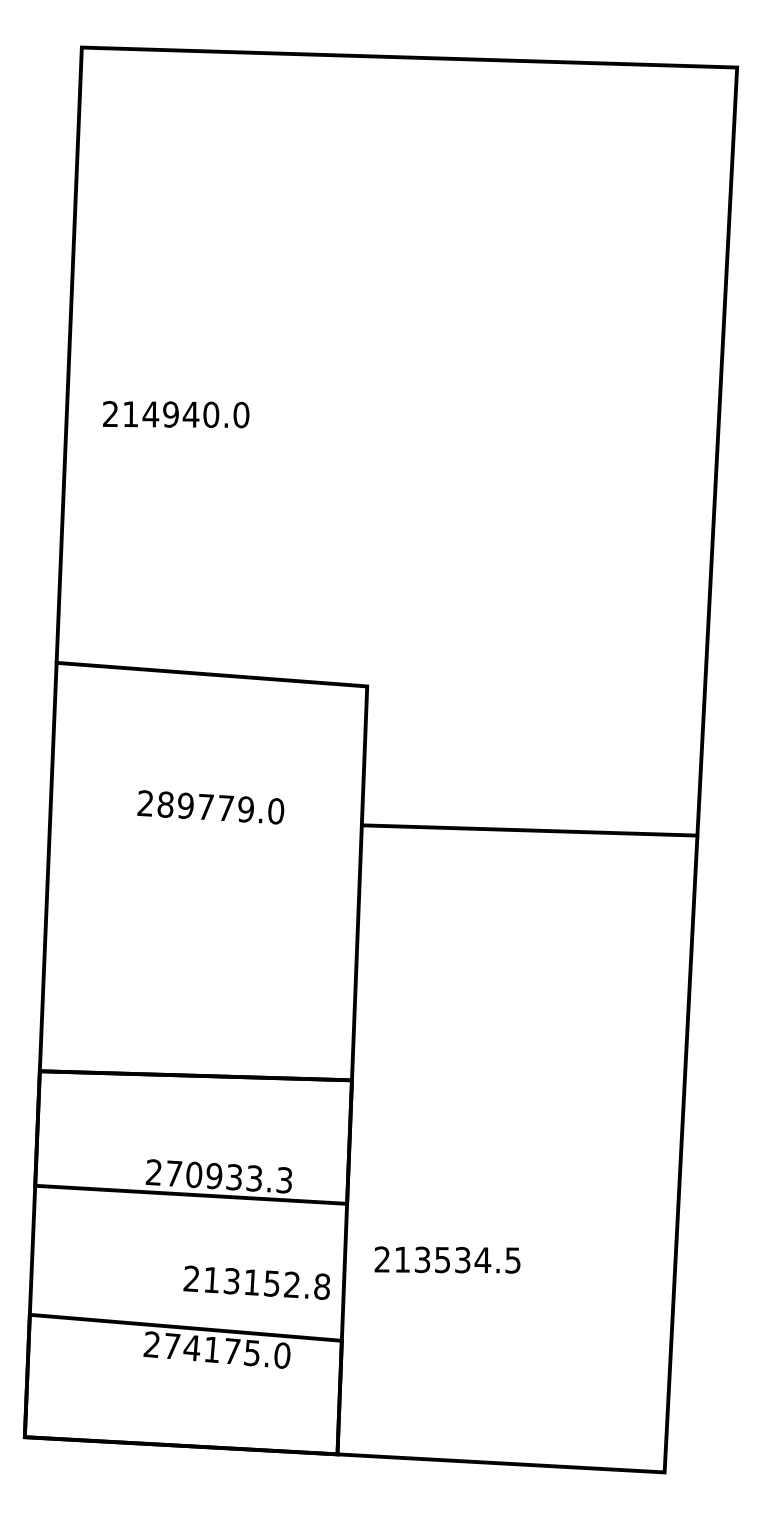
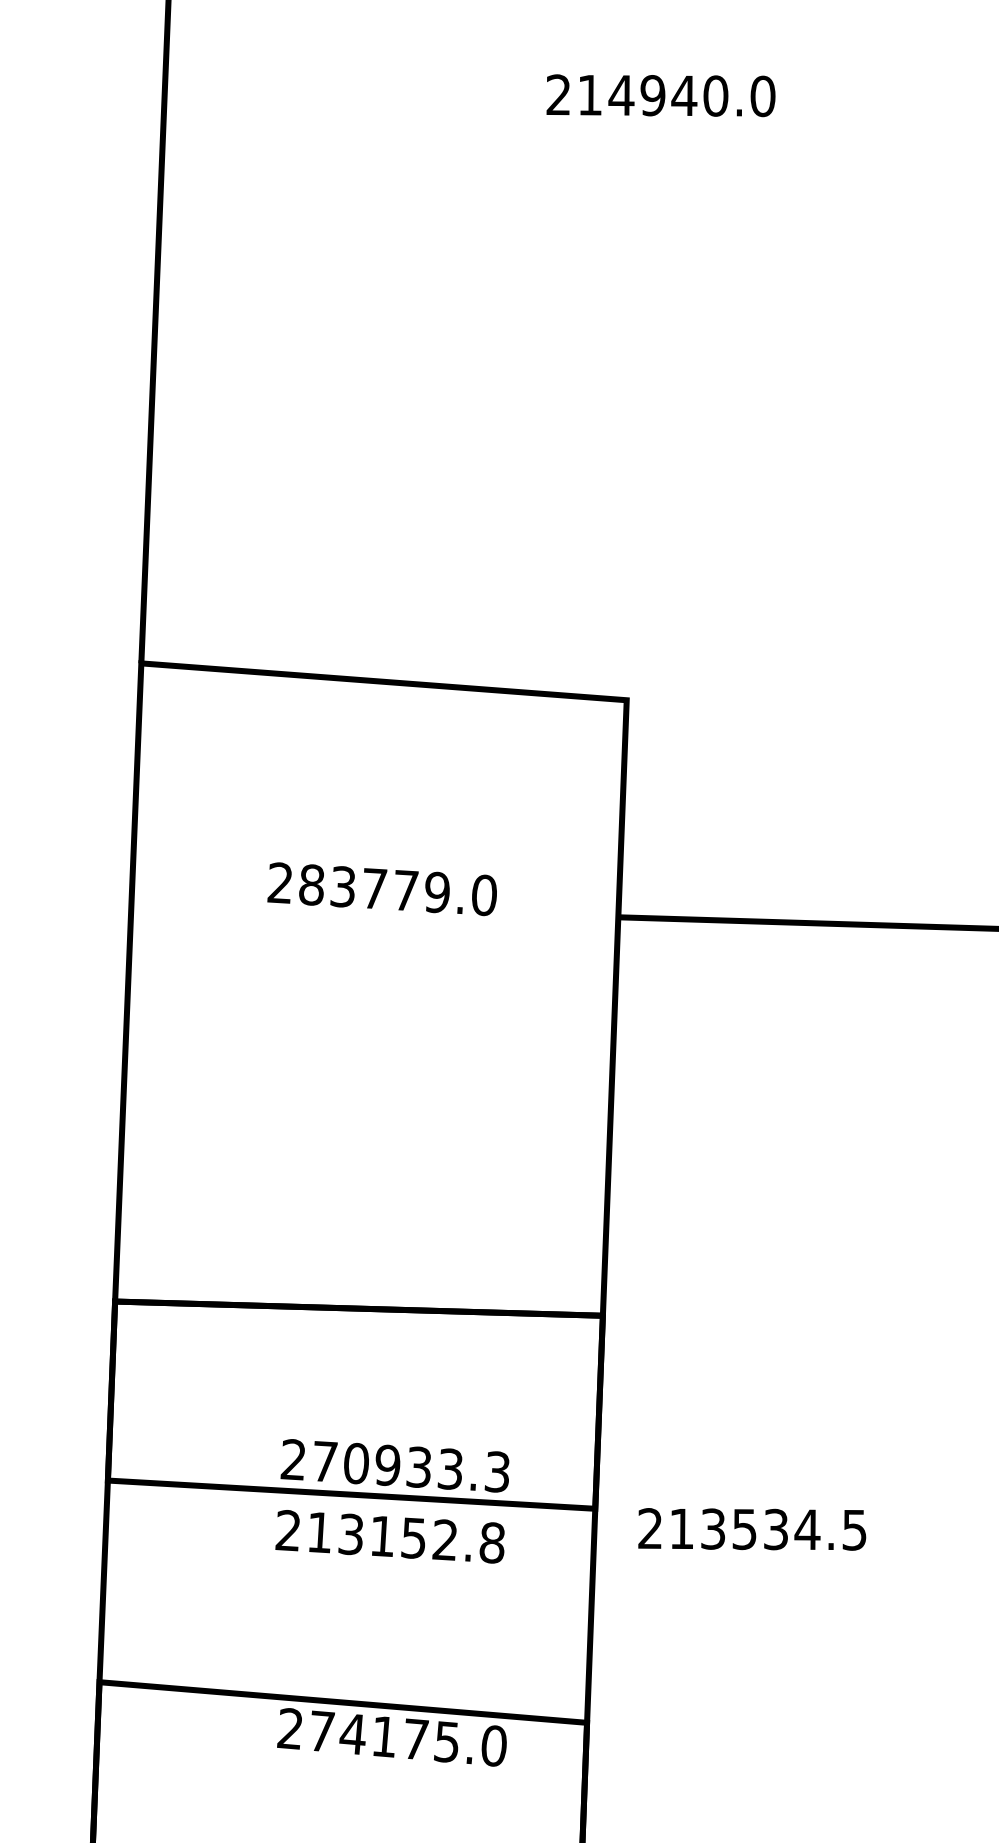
text: (176, 414) -> (661, 95), moved
text: (185, 805) -> (342, 886), 289779.0 -> 283779.0
text: (447, 1259) -> (752, 1528), moved
text: (256, 1282) -> (389, 1536), moved

